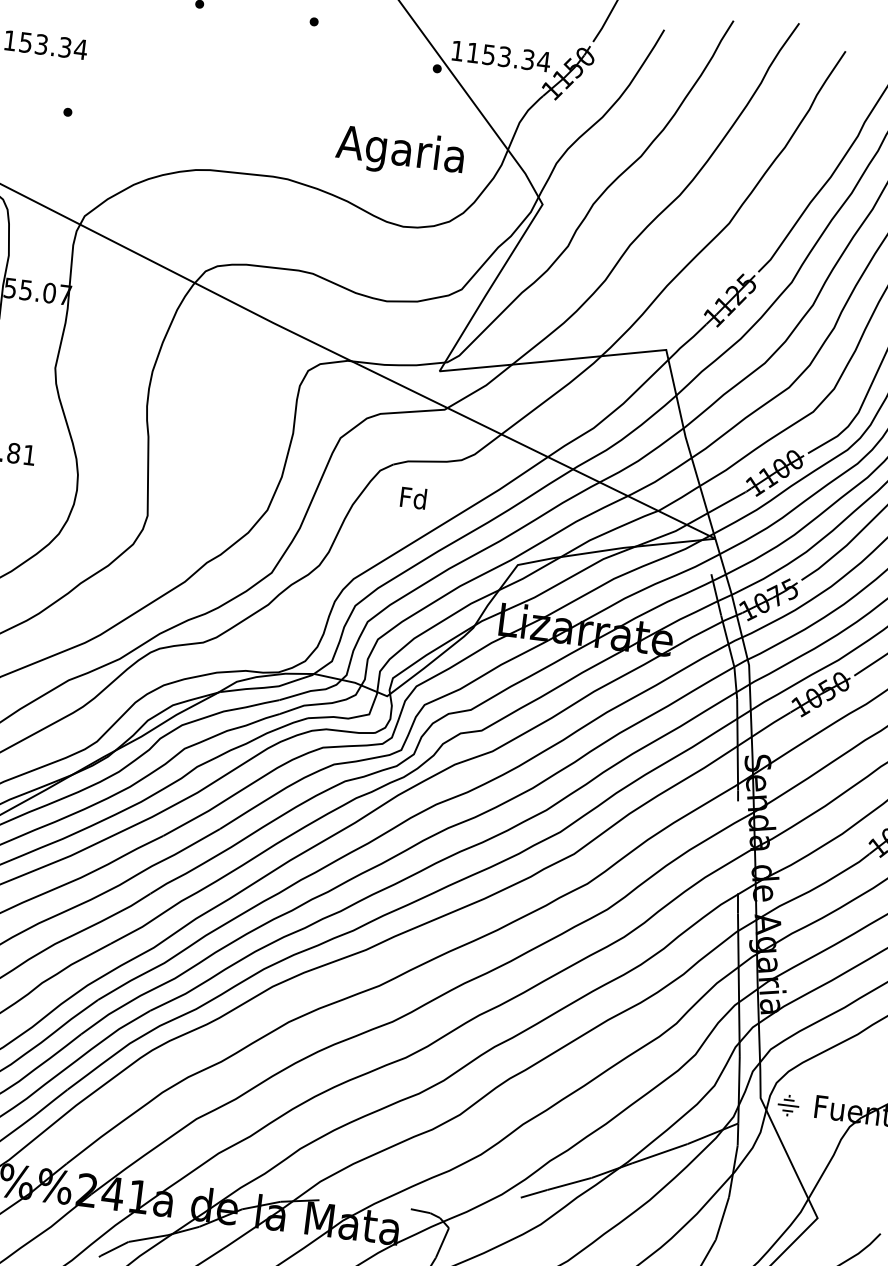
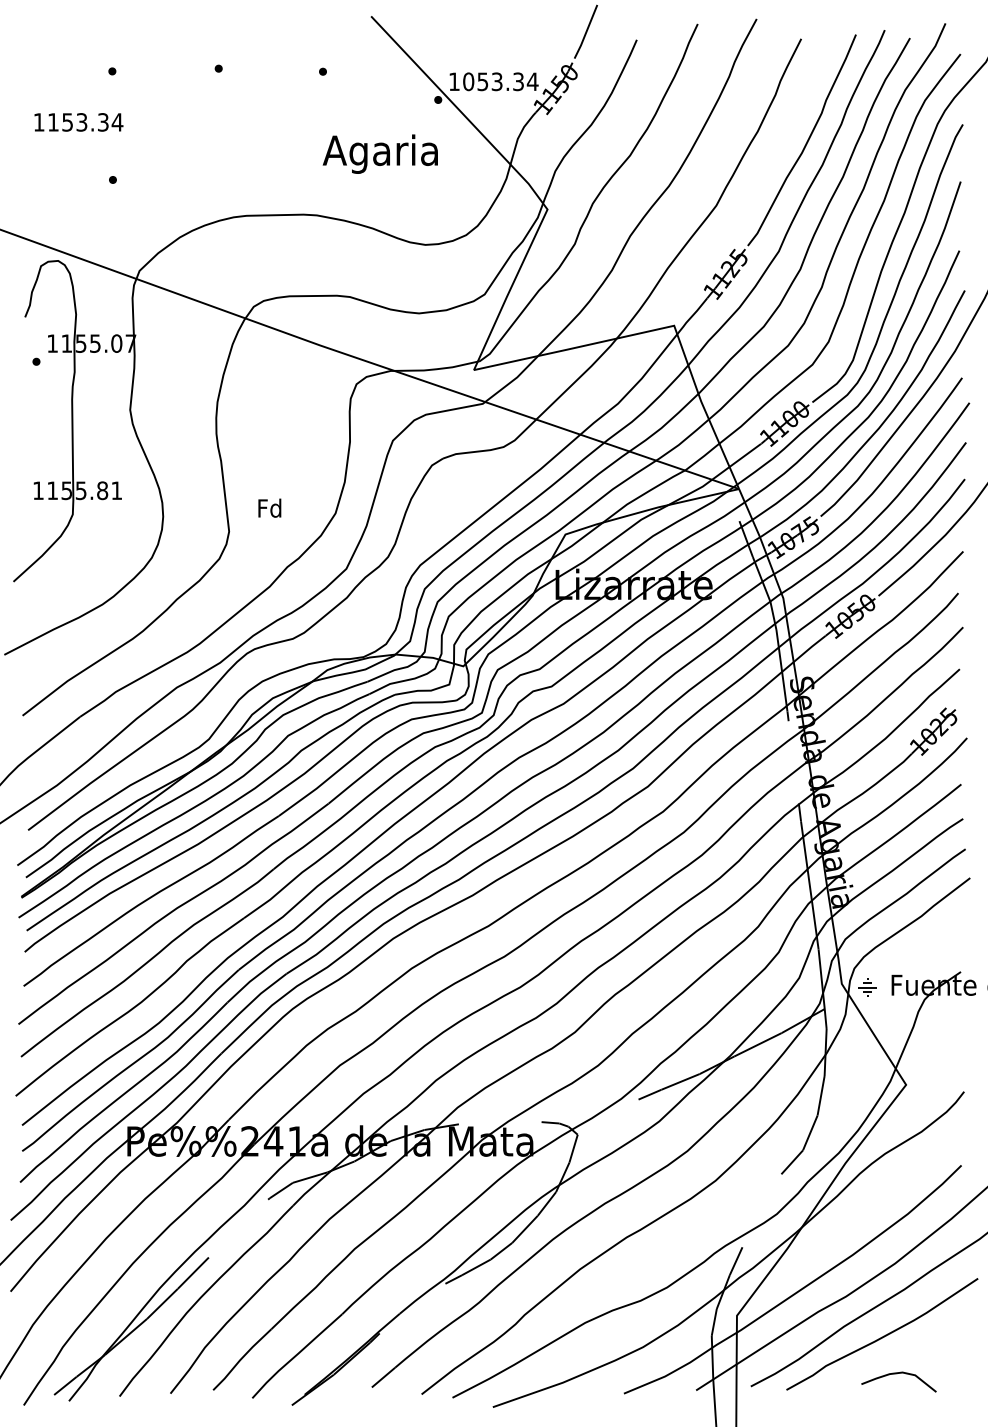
text: (473, 52) -> (468, 81), 1153.34 -> 1053.34
text: (399, 151) -> (379, 153), moved
text: (413, 497) -> (269, 507), moved

